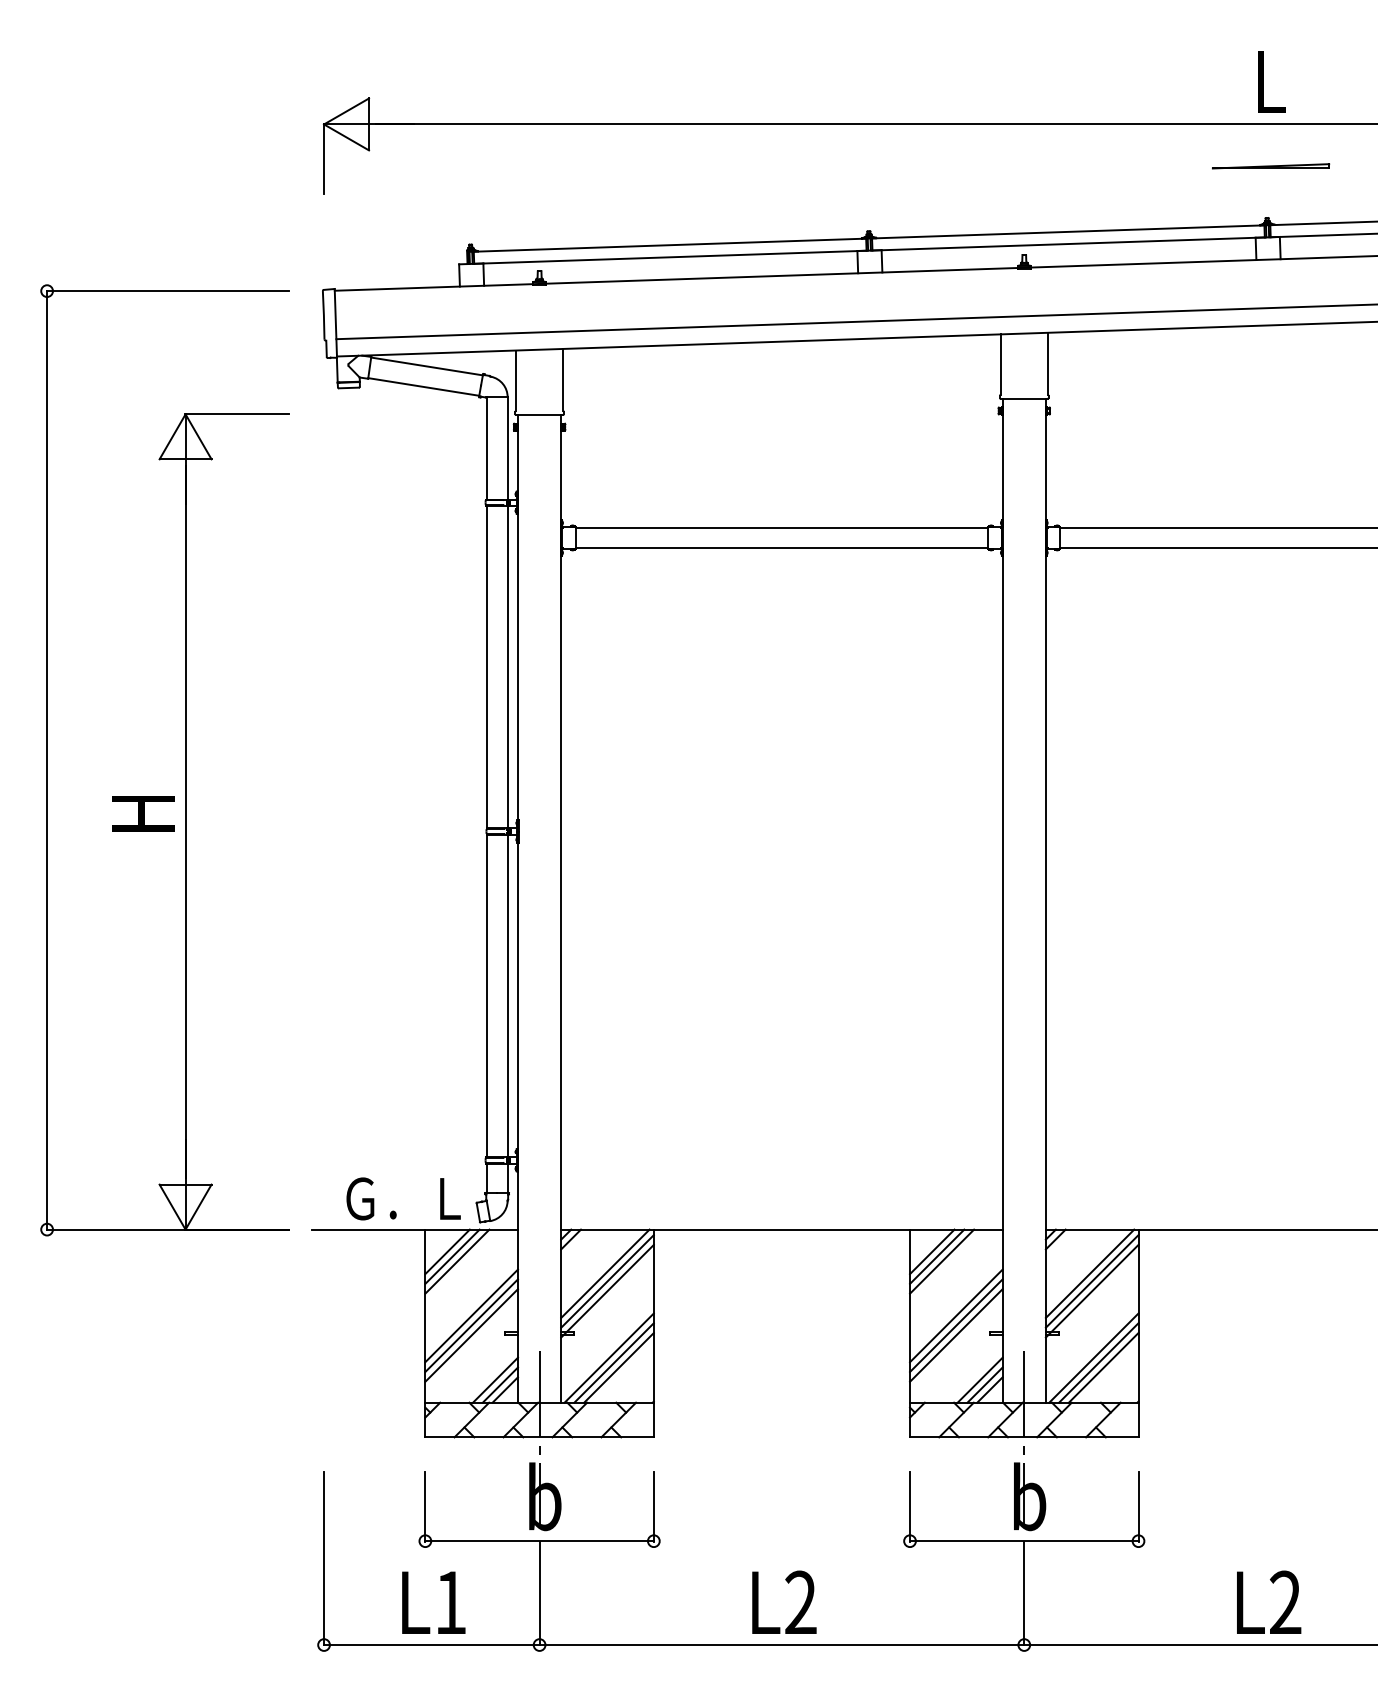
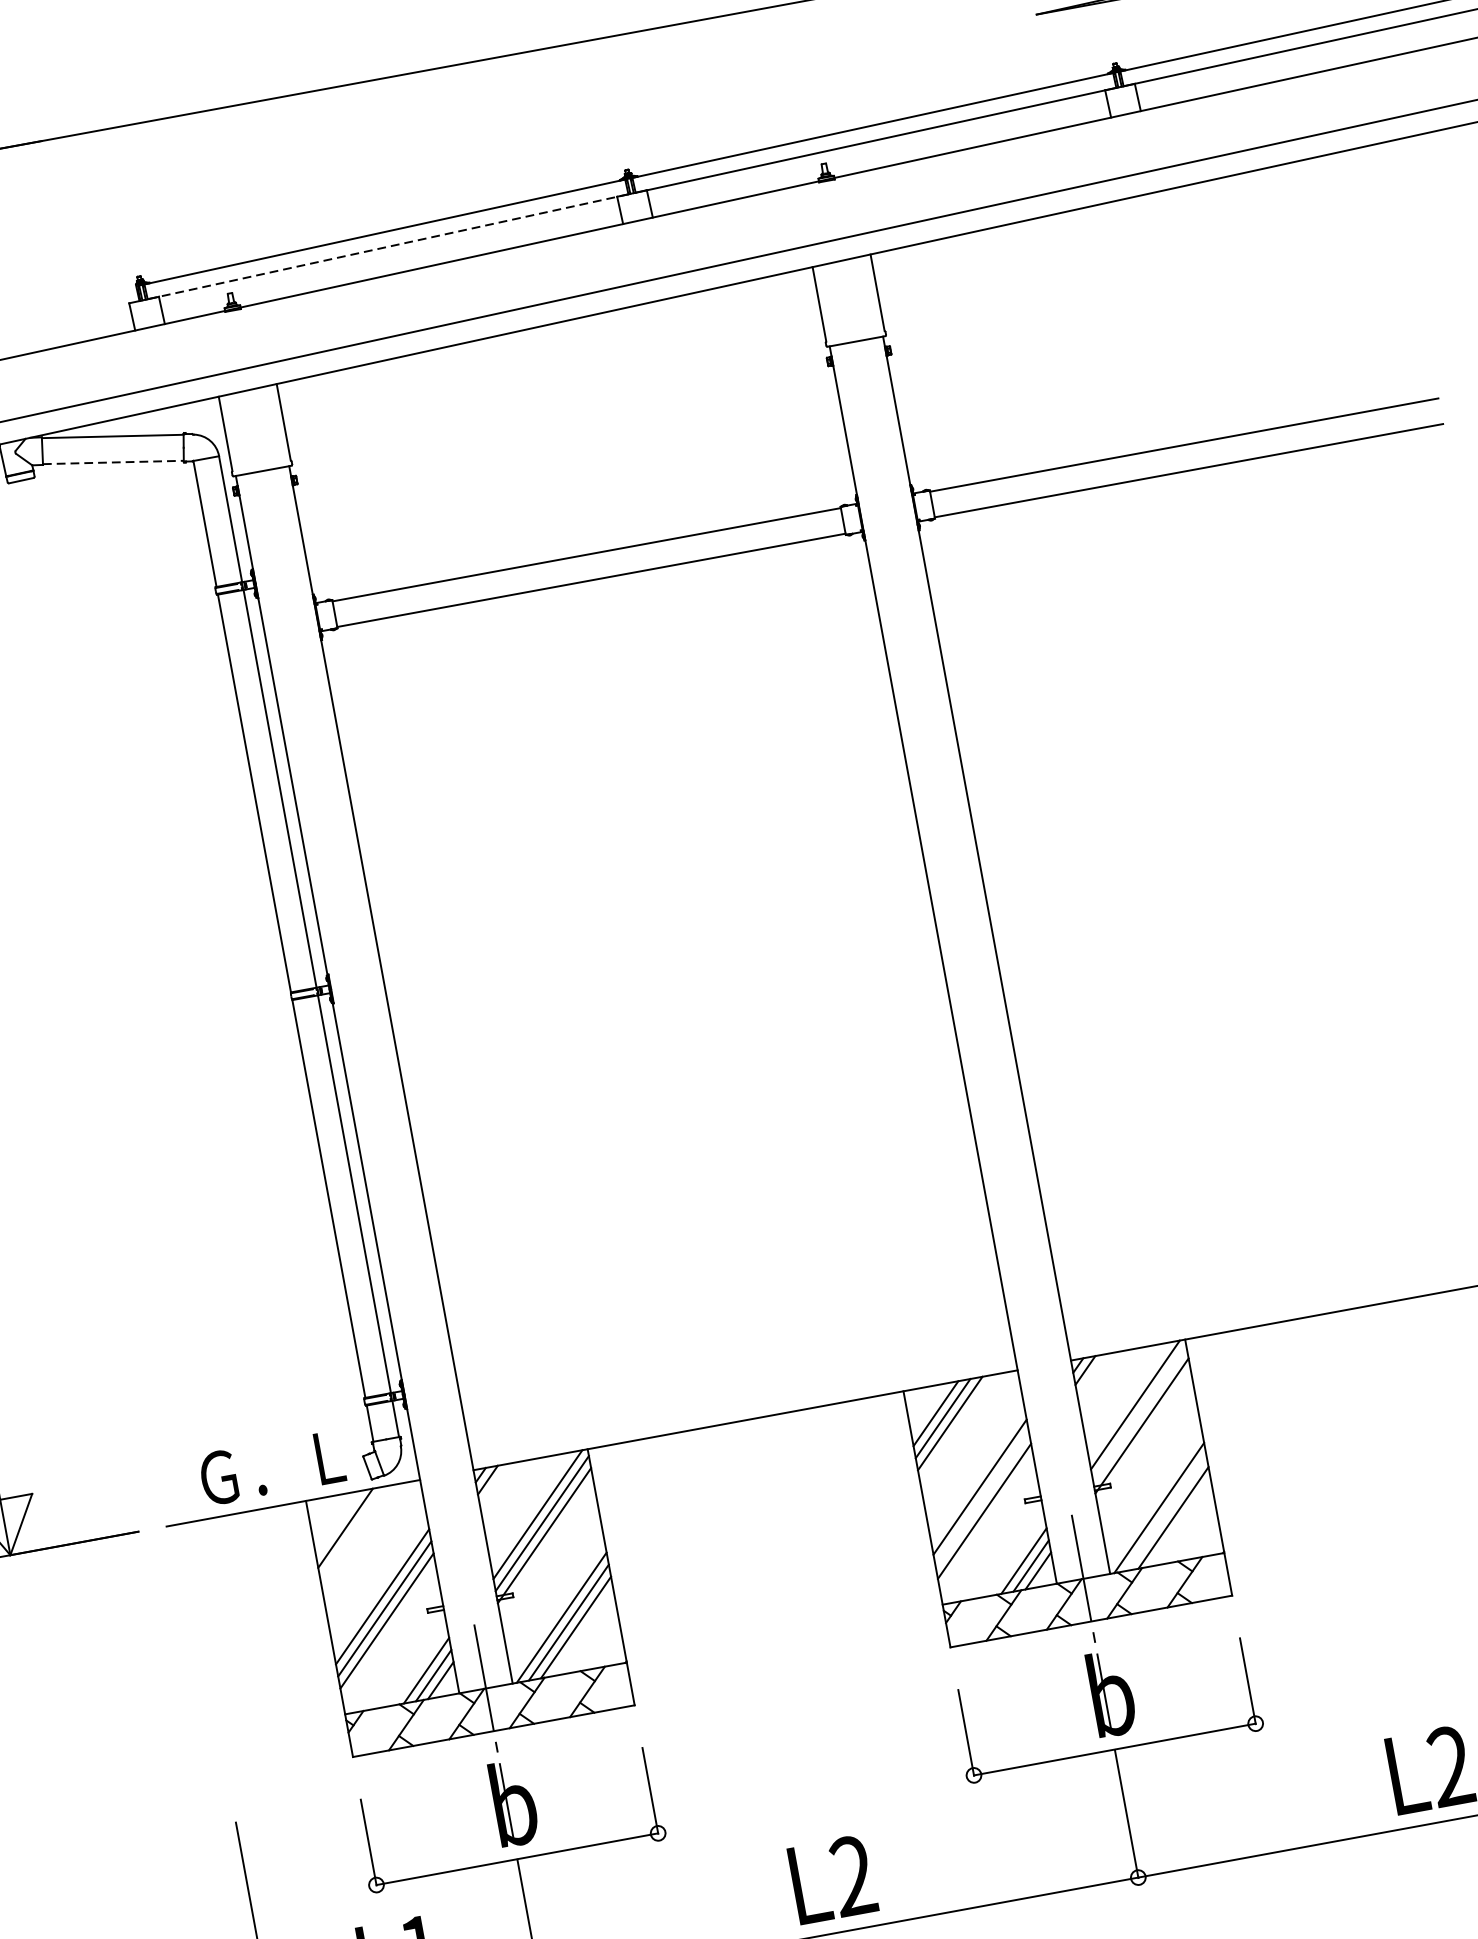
line: (669, 257) -> (387, 247), solid -> dashed
line: (424, 387) -> (114, 462), solid -> dashed
line: (447, 1251) -> (338, 1522), removed
line: (457, 1261) -> (352, 1532), removed
line: (1091, 1281) -> (1138, 1414), removed
line: (956, 1325) -> (982, 1498), removed
line: (1098, 1362) -> (1165, 1512), removed

